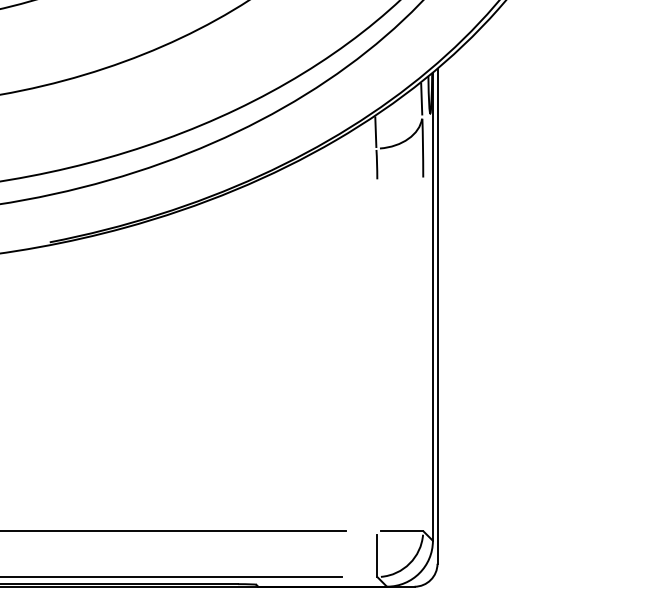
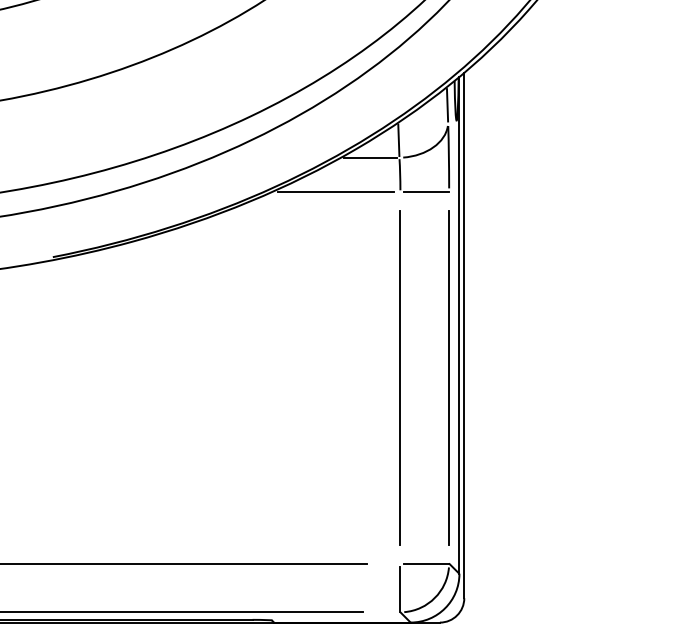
line: (348, 148) -> (369, 157), added
line: (316, 181) -> (335, 192), added
line: (401, 181) -> (426, 192), added
line: (377, 355) -> (400, 377), added
line: (423, 355) -> (449, 377), added

